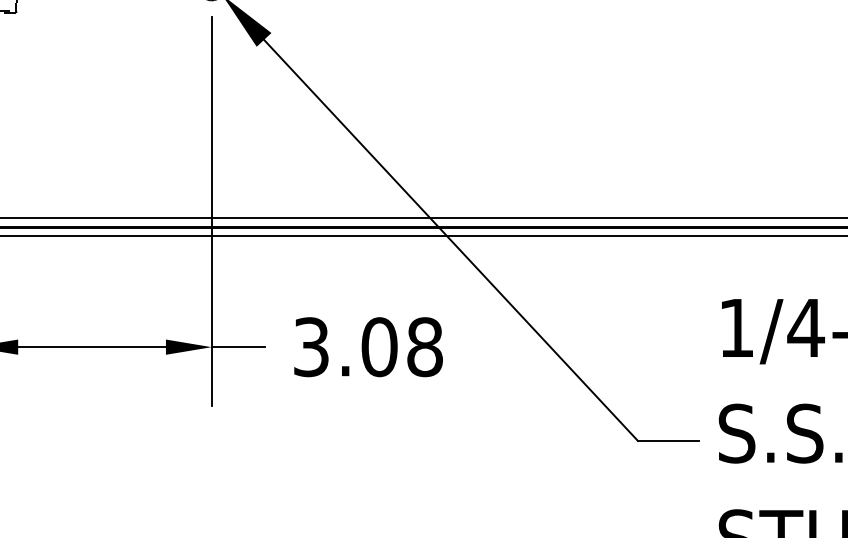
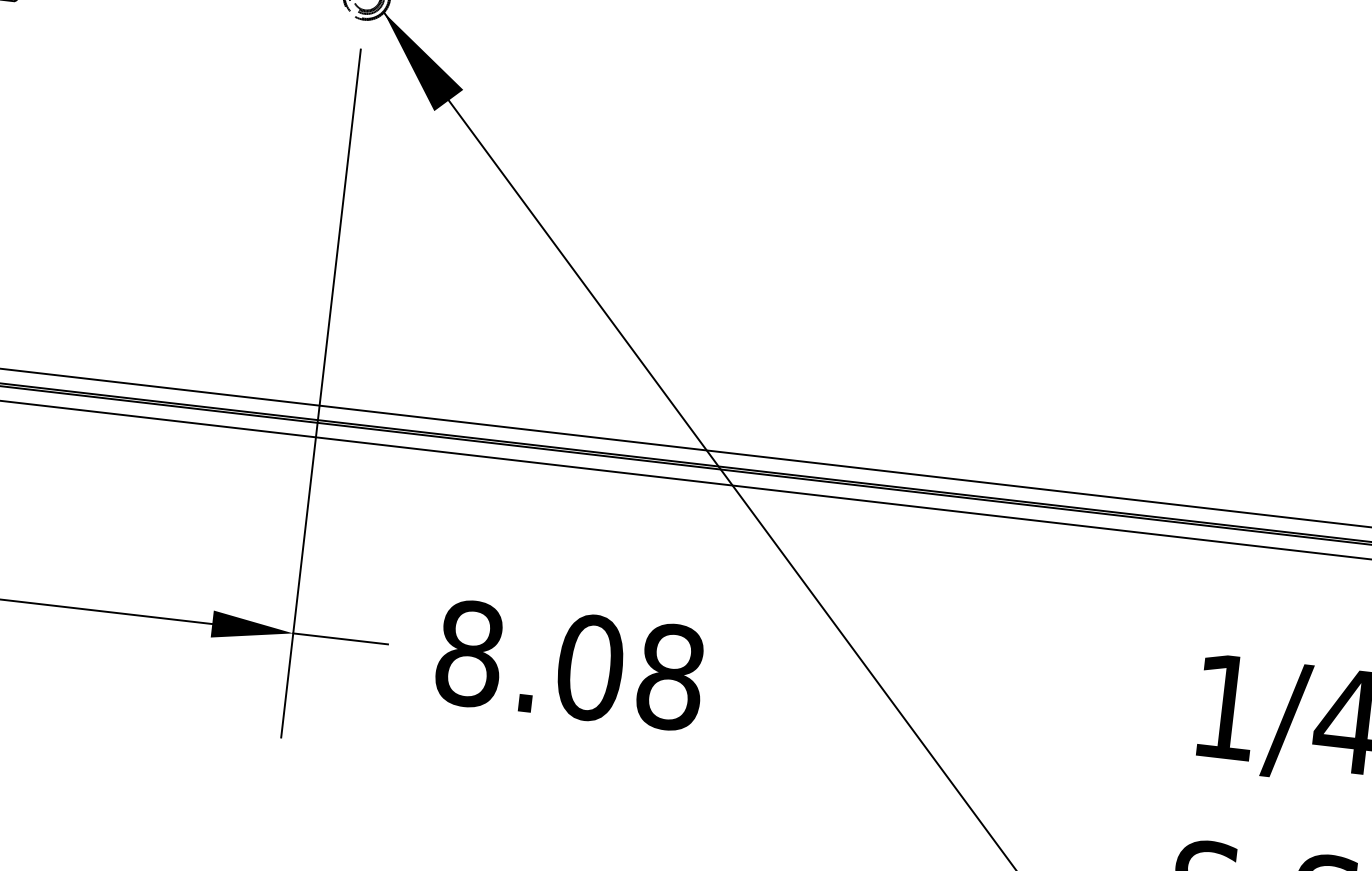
text: (311, 347) -> (469, 654), 3.08 -> 8.08

